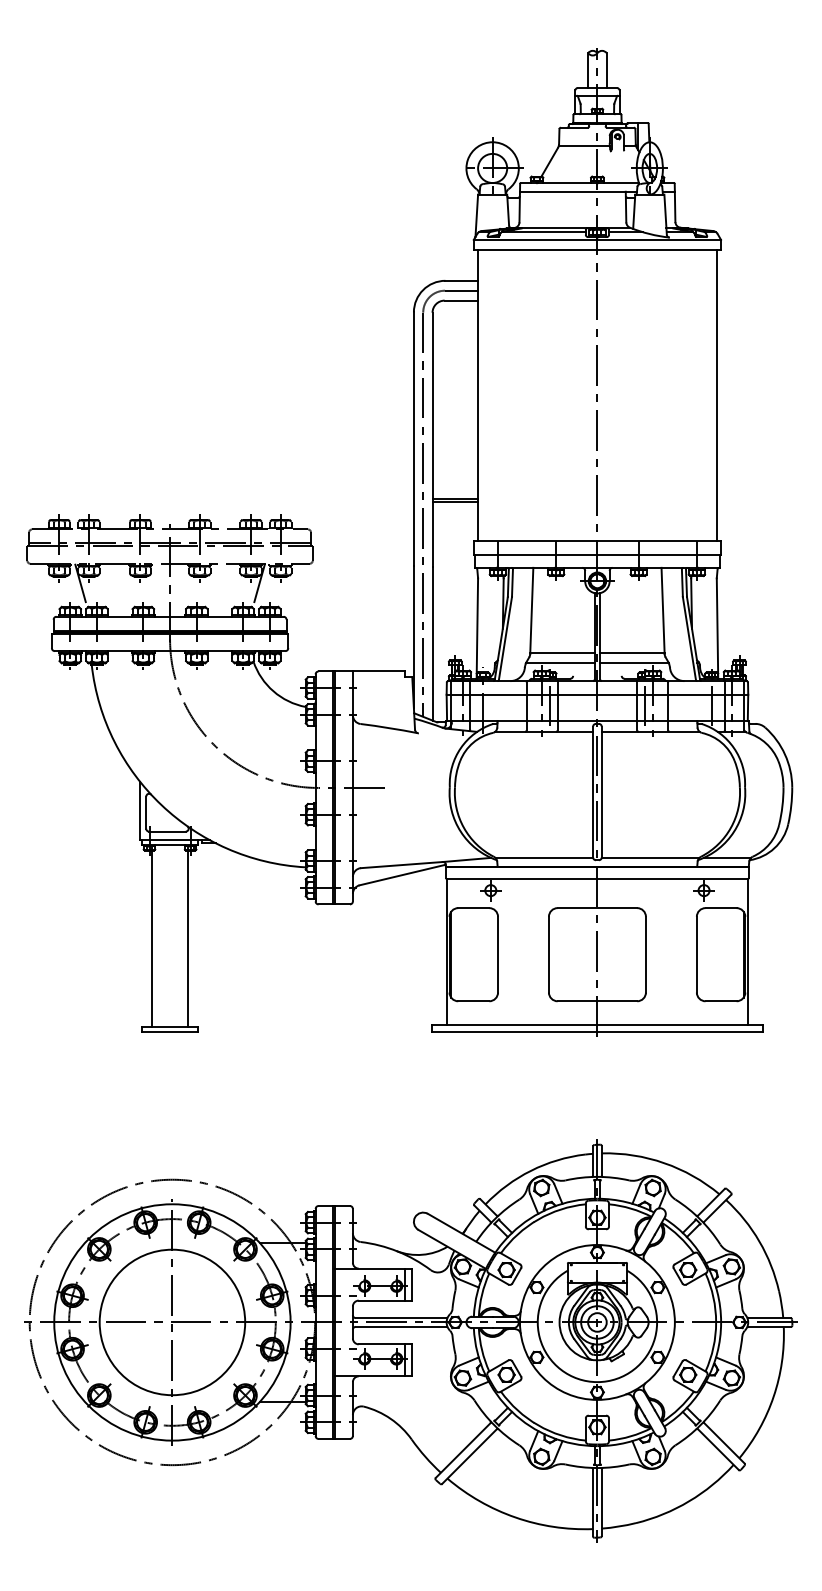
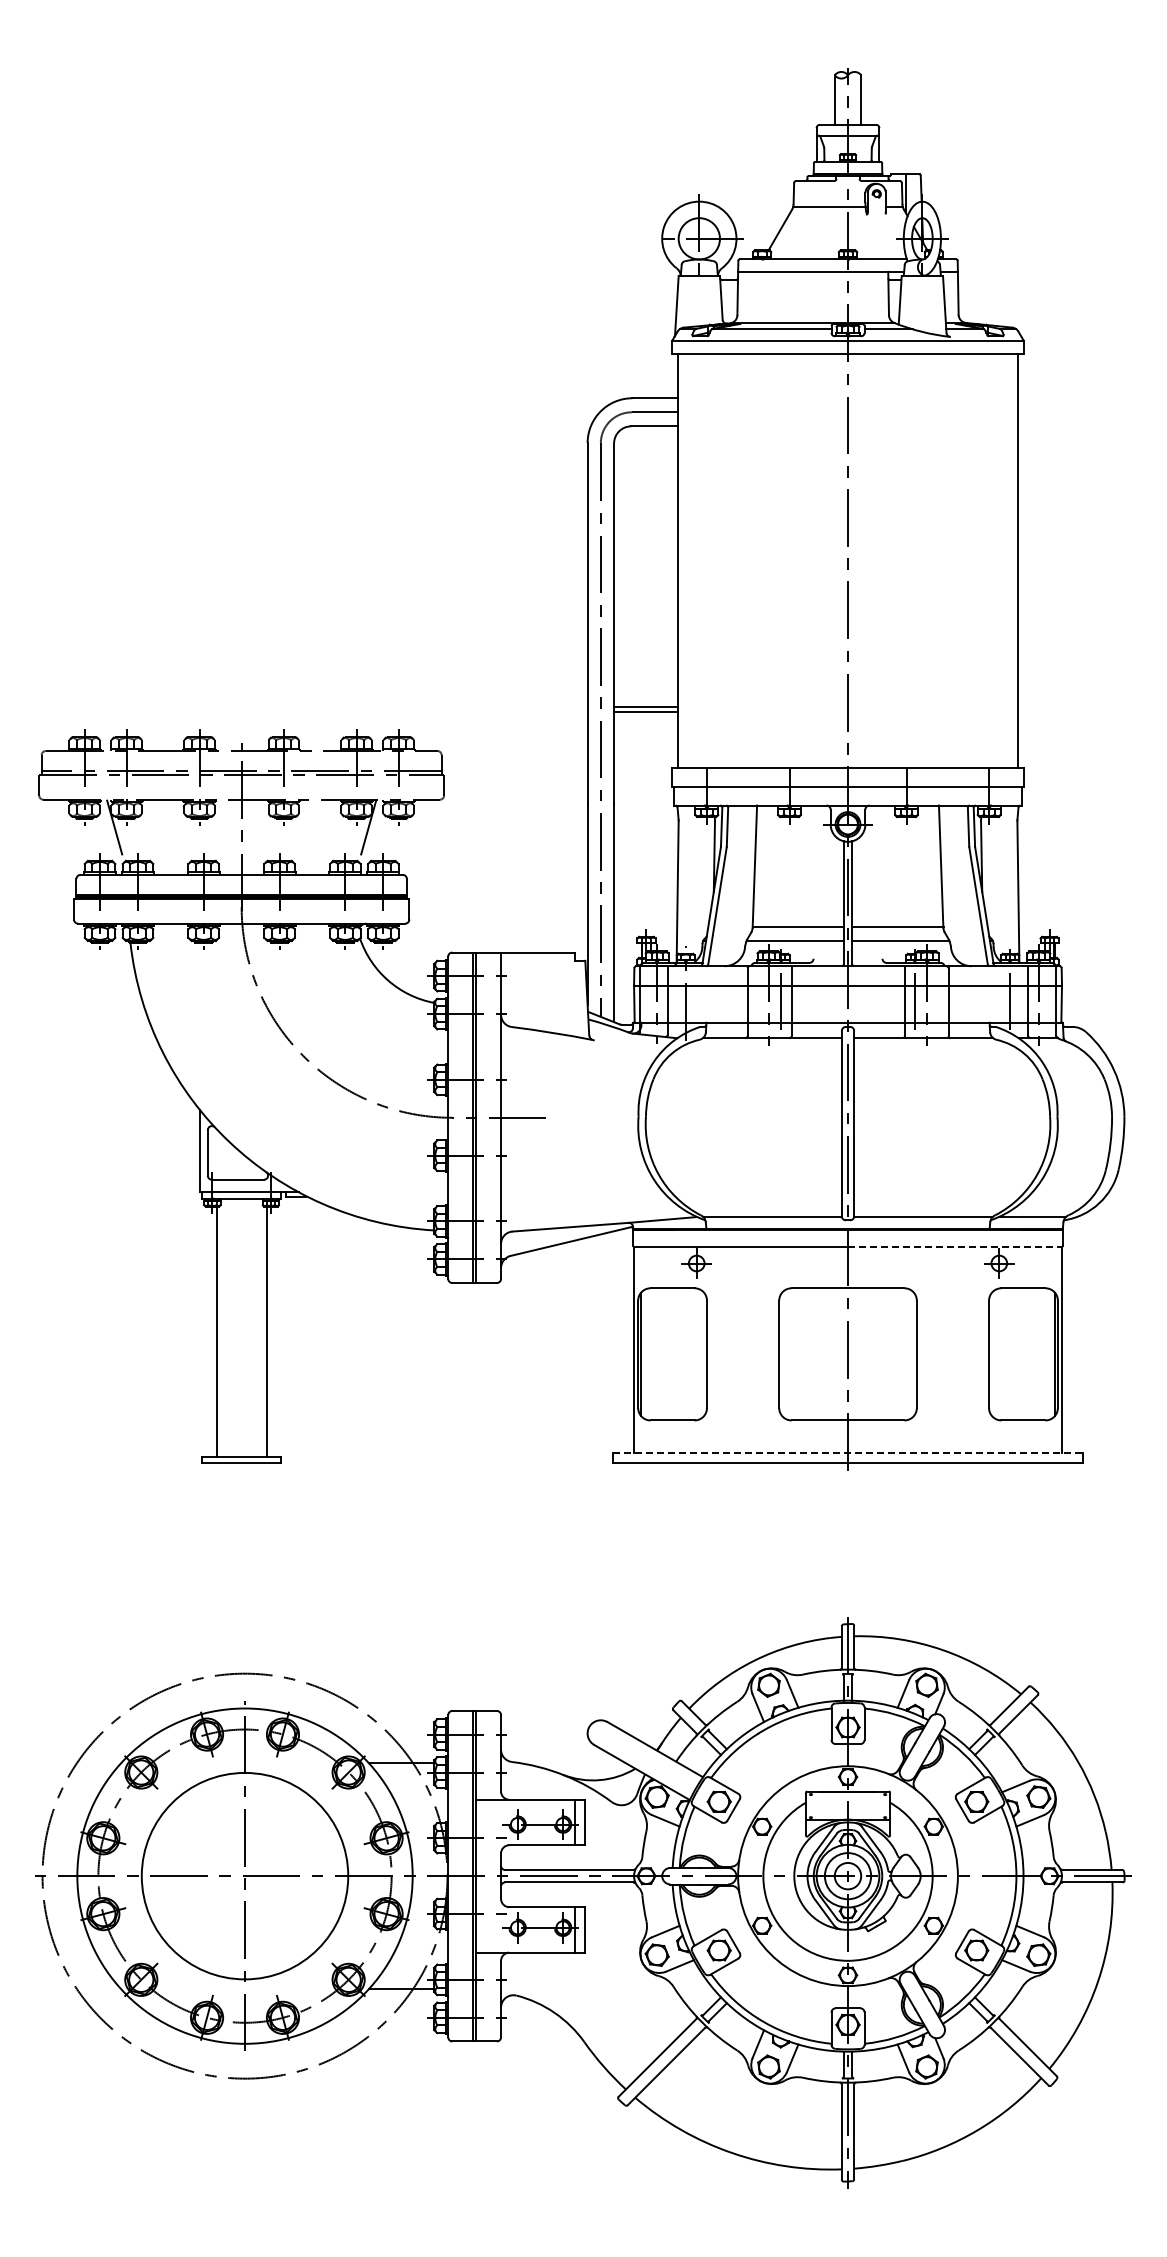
line: (672, 878) -> (954, 1246), solid -> dashed
line: (597, 1024) -> (848, 1453), solid -> dashed

